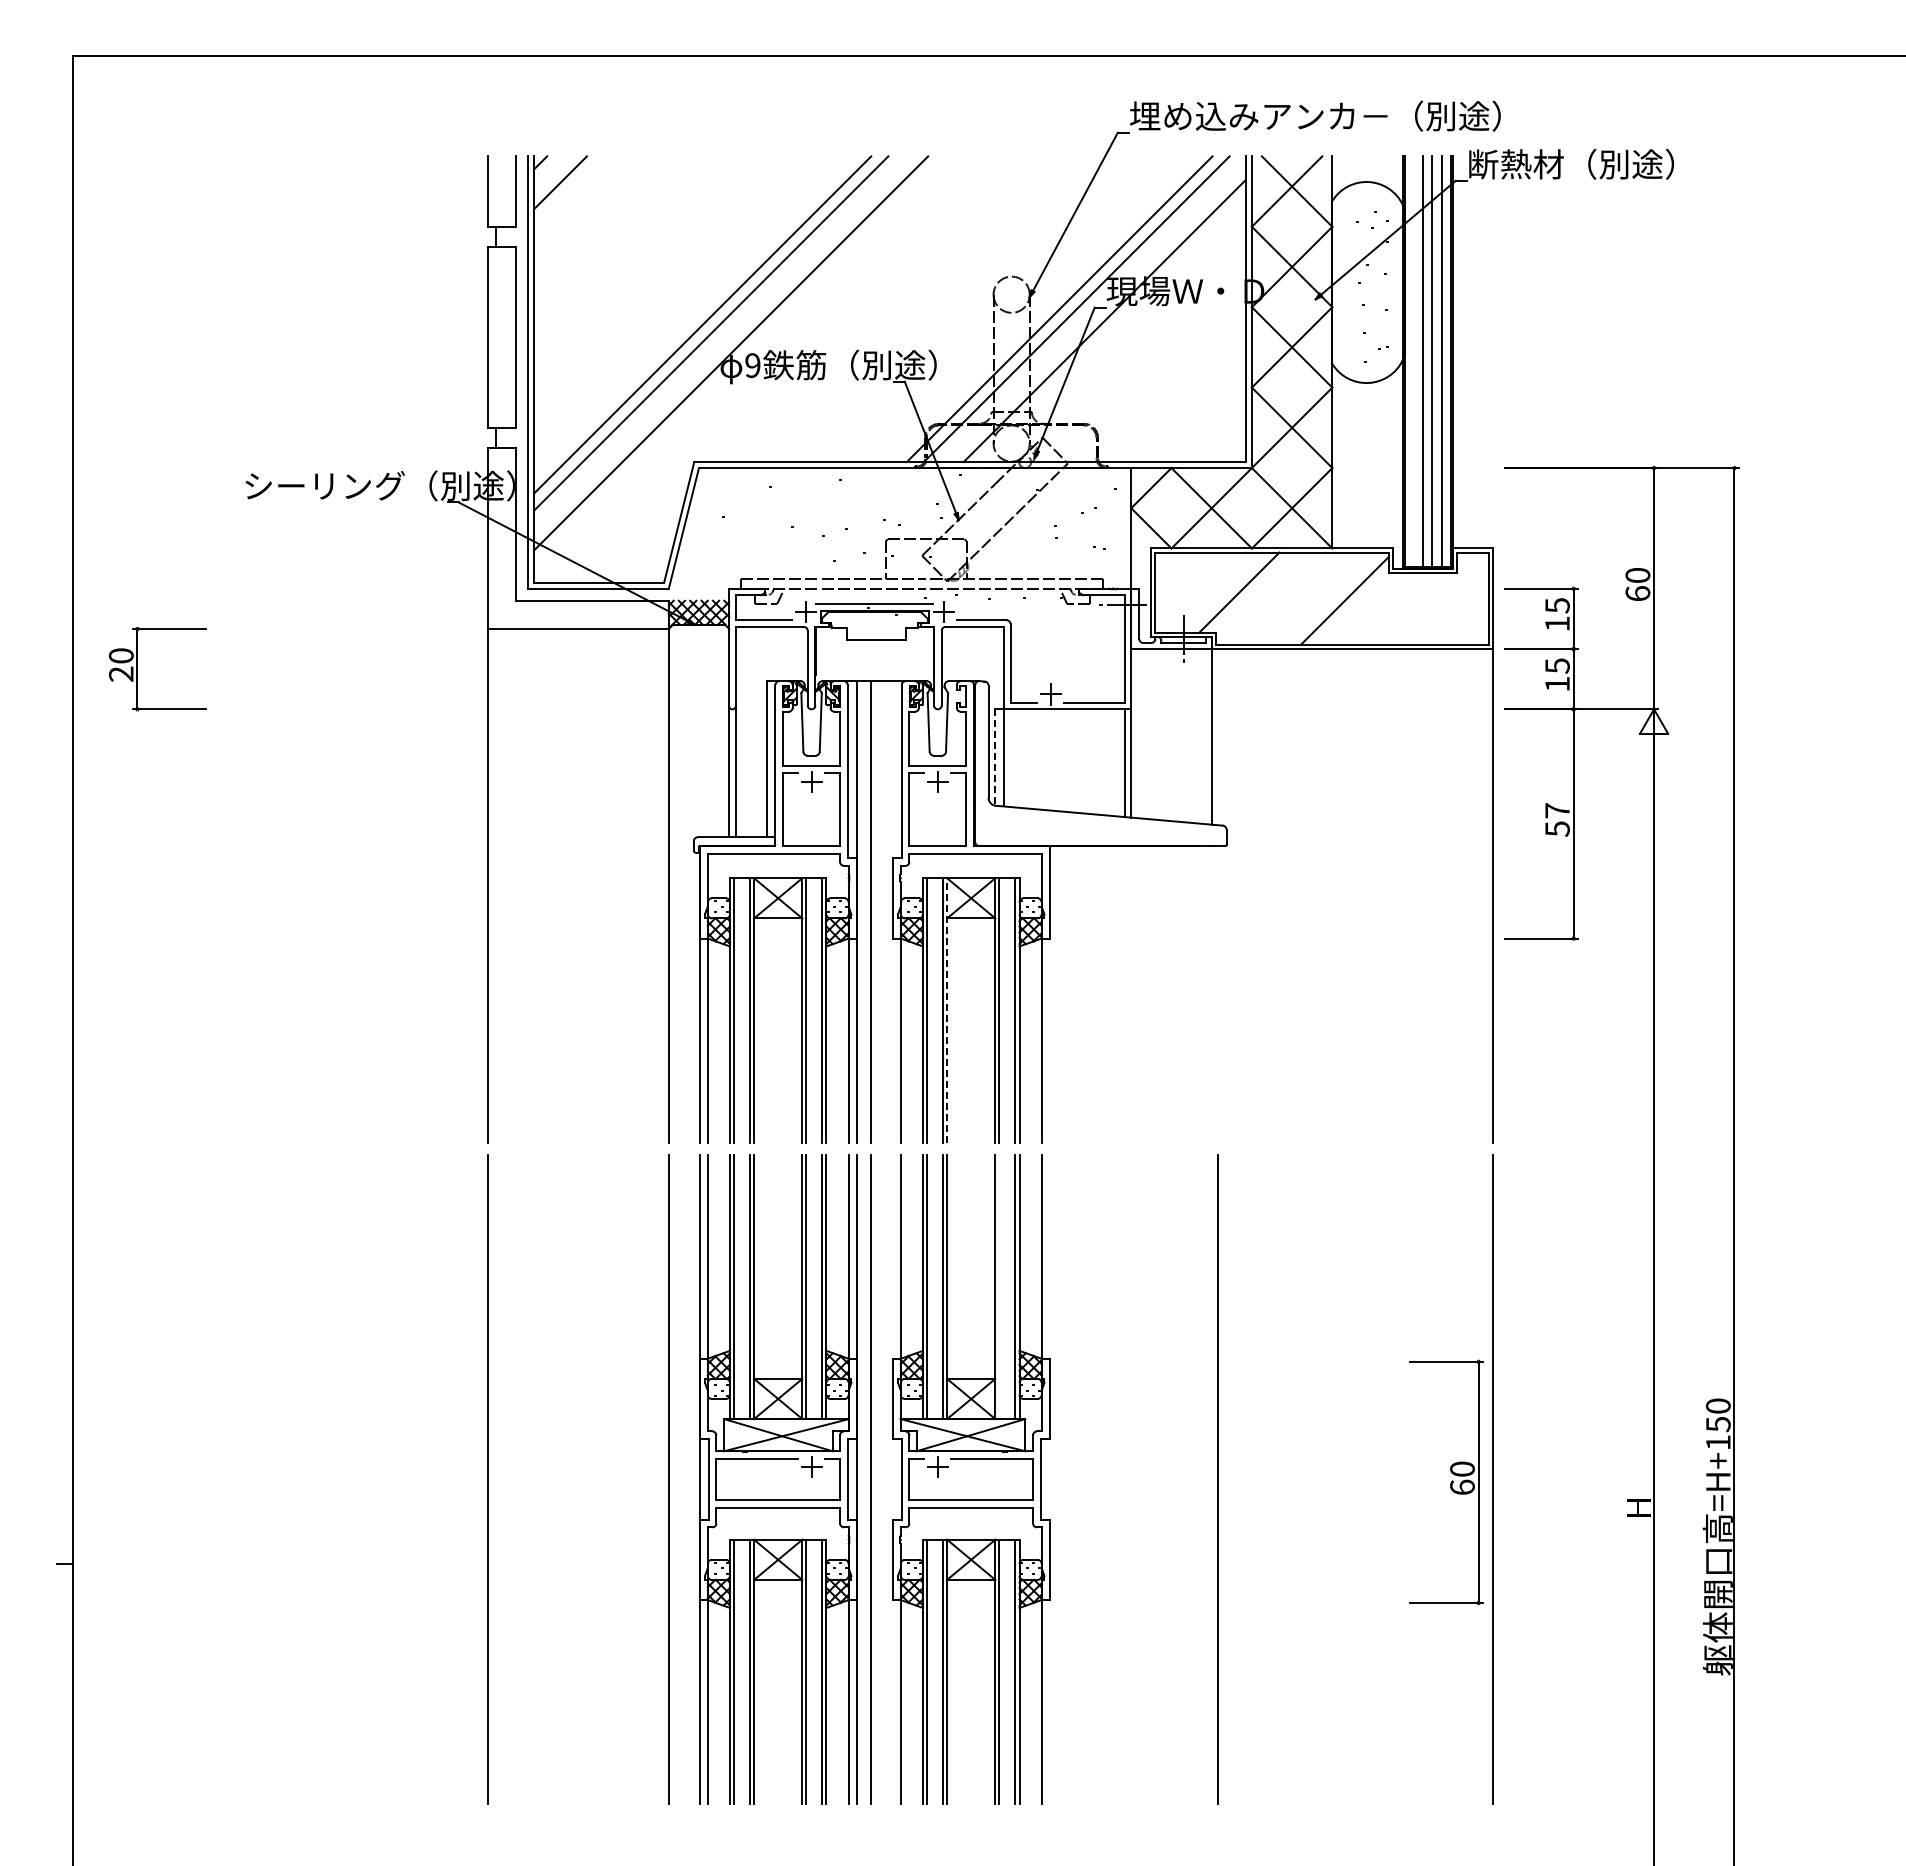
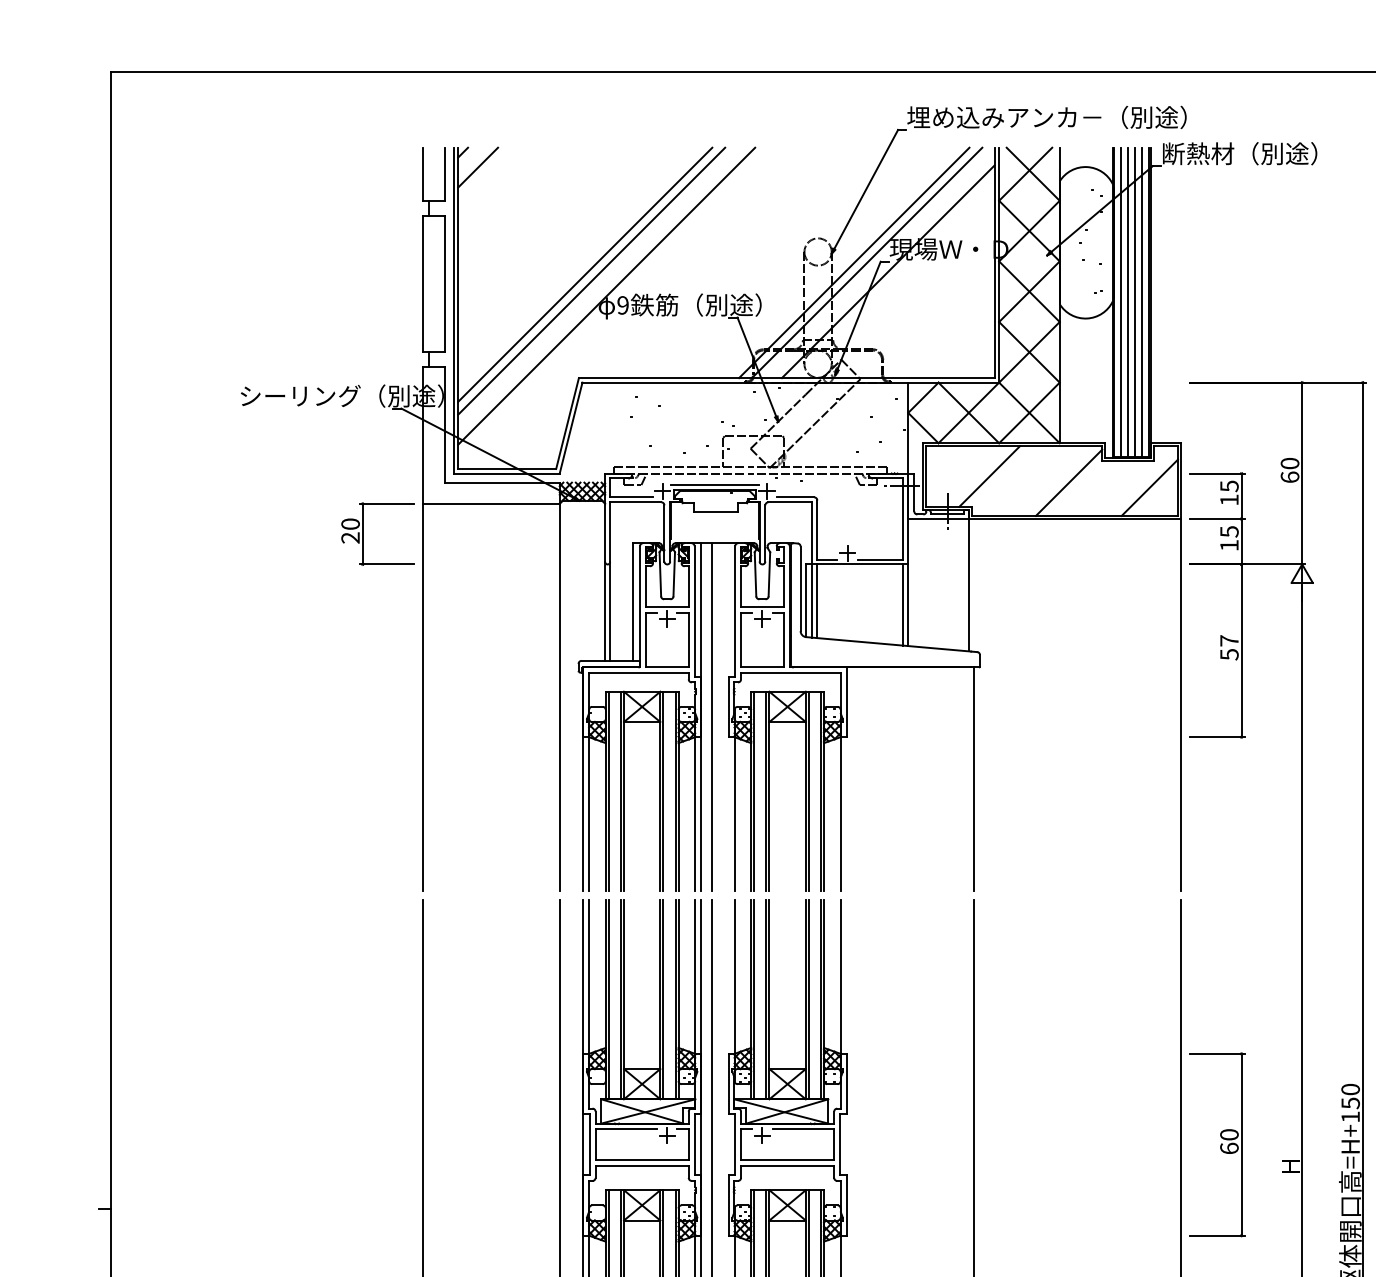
line: (1413, 361) -> (1120, 302), added
line: (1451, 607) -> (1149, 487), added
part: (137, 668) -> (362, 533), moved
line: (994, 758) -> (805, 601), dashed -> solid
line: (1010, 758) -> (817, 601), added
line: (1218, 994) -> (973, 779), added
line: (947, 1009) -> (769, 790), dashed -> solid
line: (999, 1286) -> (808, 999), added
part: (1446, 1482) -> (1217, 1144), moved

